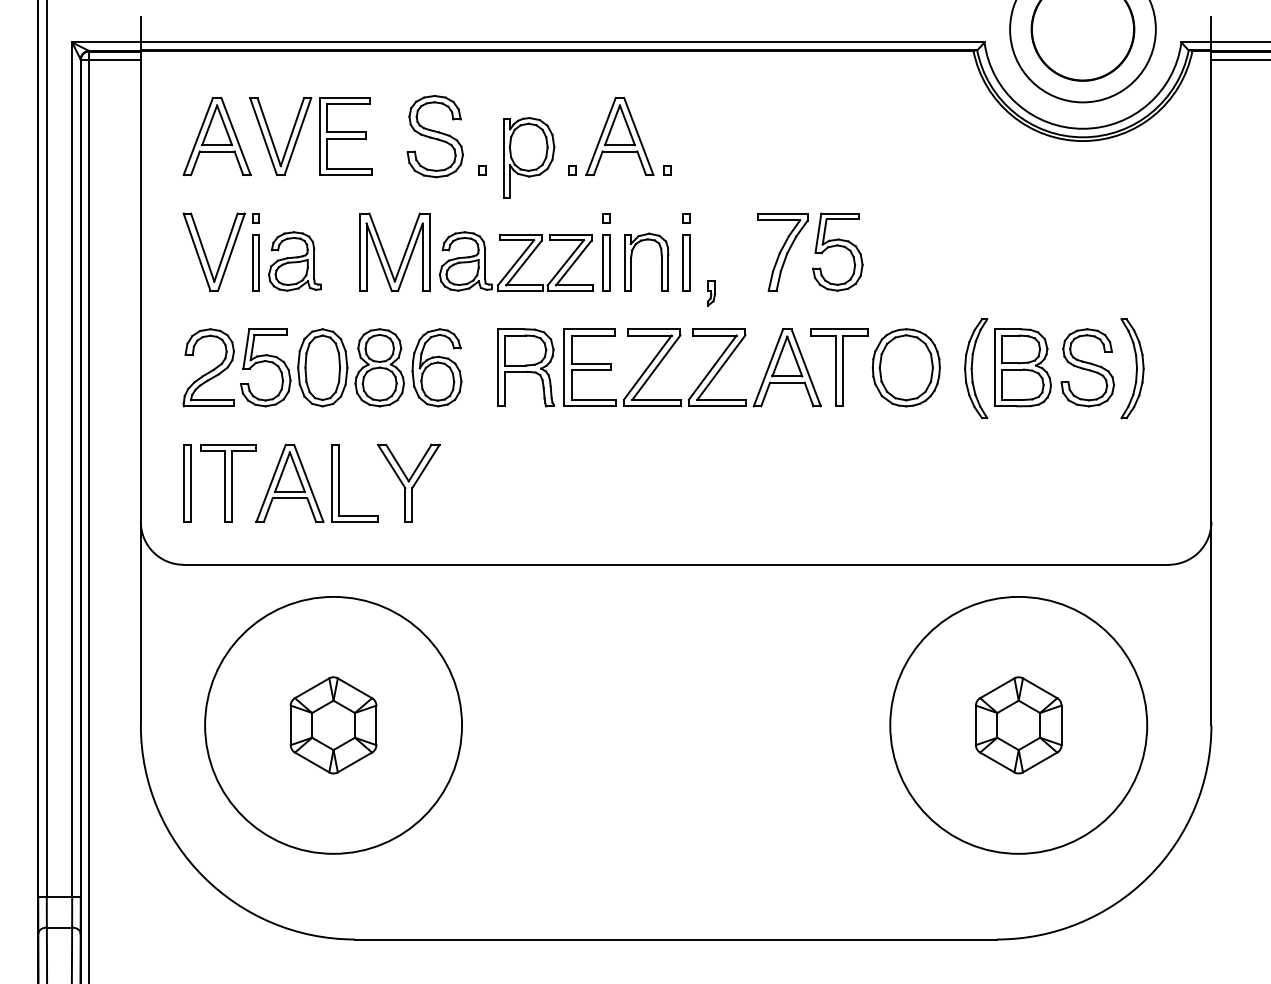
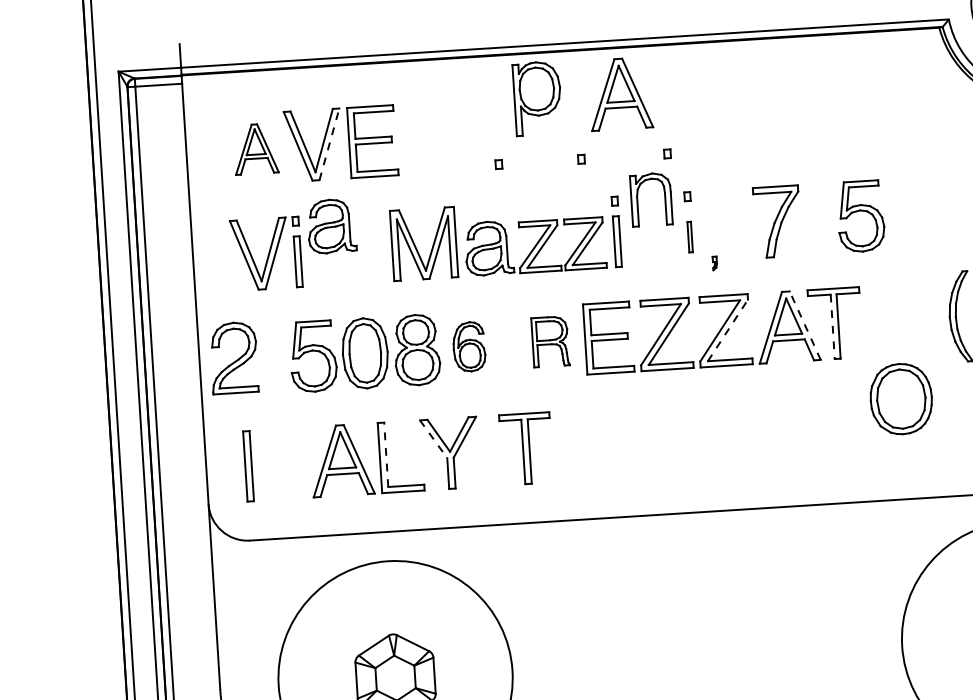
part: (216, 136) -> (255, 148), size x0.7
line: (297, 136) -> (329, 144), solid -> dashed
part: (434, 136) -> (453, 136), removed
part: (619, 136) -> (620, 94), moved
part: (529, 157) -> (538, 98), moved
part: (837, 251) -> (860, 215), moved
part: (632, 256) -> (638, 195), moved
part: (294, 261) -> (331, 226), moved
part: (686, 262) -> (690, 236), size x0.6
part: (711, 293) -> (714, 263), size x0.6
part: (208, 367) -> (233, 357), moved
part: (436, 367) -> (468, 346), size x0.7
part: (526, 367) -> (550, 341), size x0.7
line: (721, 367) -> (728, 330), solid -> dashed
line: (806, 367) -> (805, 325), solid -> dashed
part: (905, 367) -> (900, 398), moved
line: (836, 371) -> (833, 327), solid -> dashed
line: (391, 466) -> (433, 439), solid -> dashed
line: (338, 479) -> (386, 454), solid -> dashed
part: (228, 483) -> (526, 448), moved

